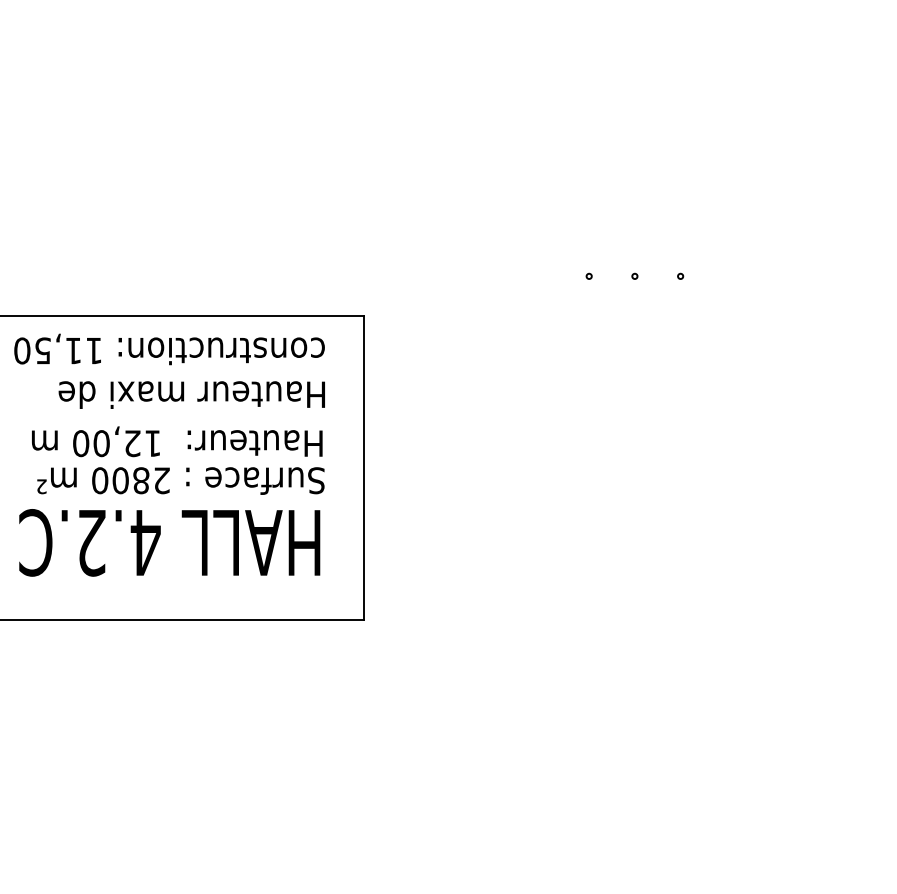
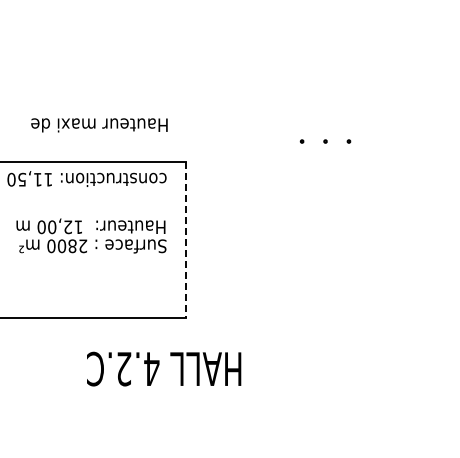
text: (191, 395) -> (99, 125), moved
line: (363, 467) -> (186, 239), solid -> dashed
text: (170, 541) -> (164, 368), moved

